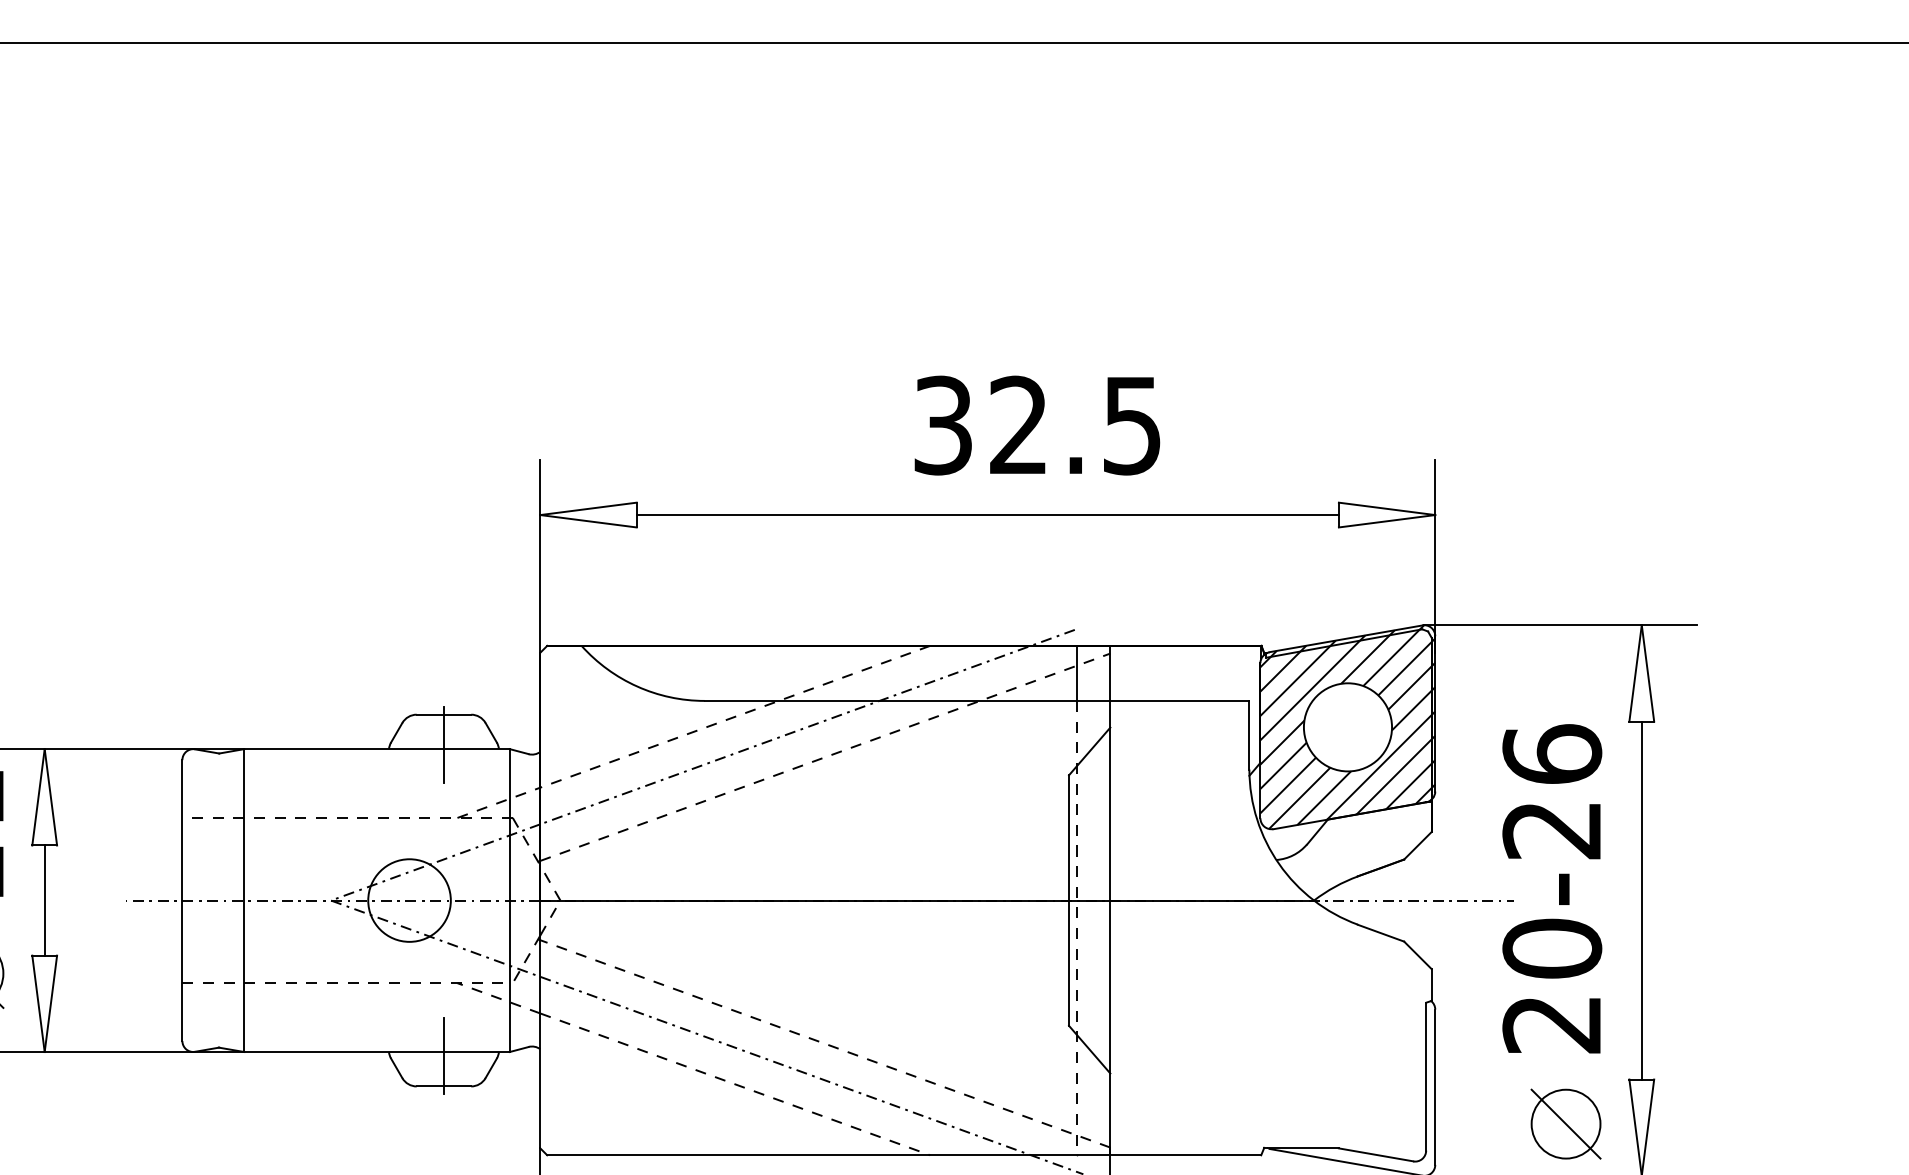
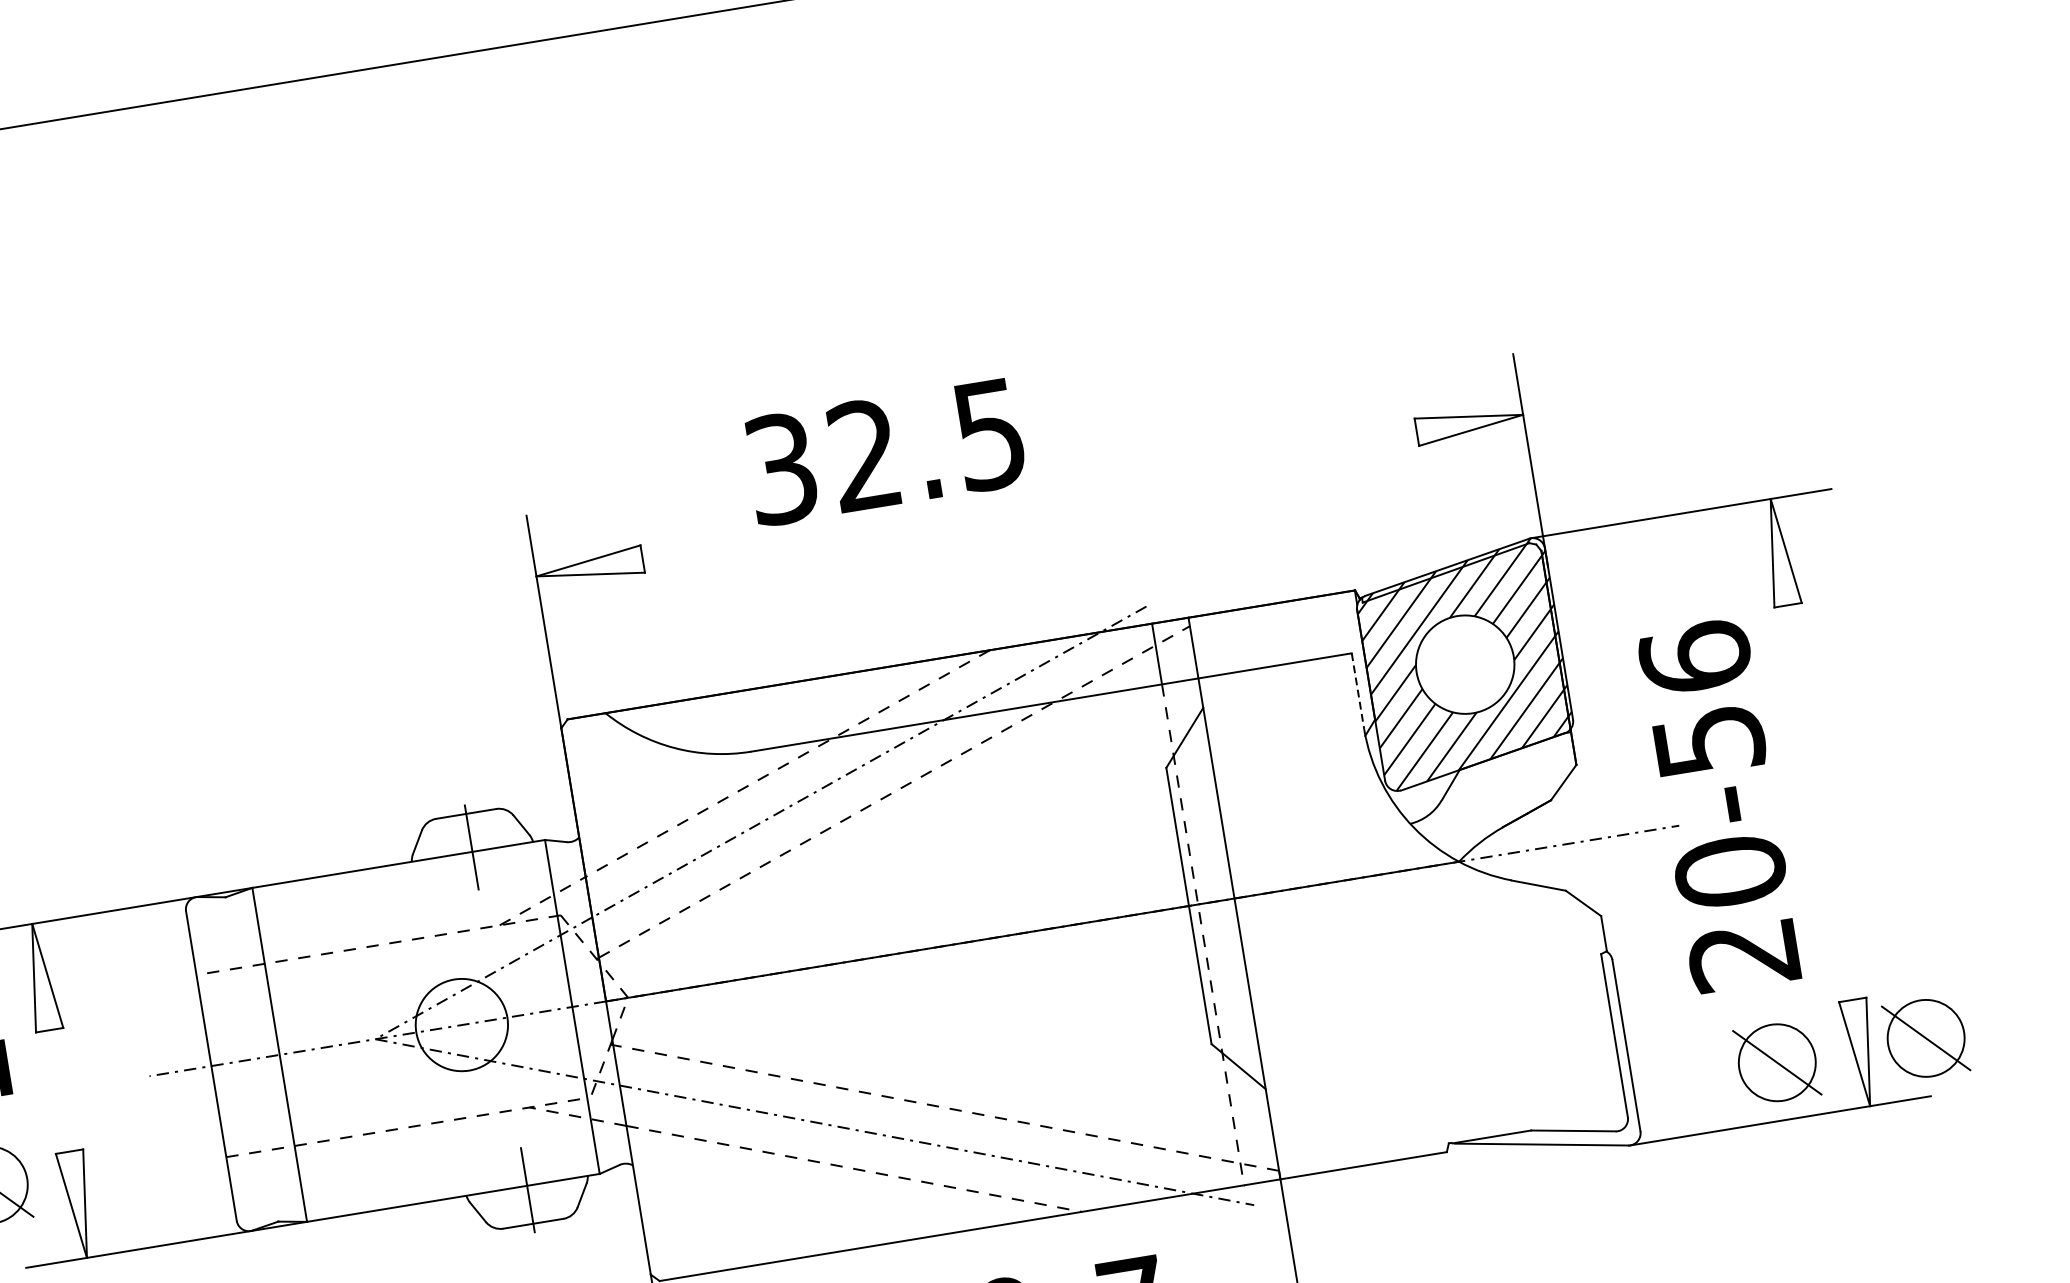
text: (1037, 425) -> (885, 451), moved
line: (987, 515) -> (1029, 496), removed
line: (1249, 735) -> (1358, 691), solid -> dashed
text: (1552, 830) -> (1709, 741), 20-26 -> 20-56
line: (44, 900) -> (59, 1090), removed
line: (1641, 900) -> (1820, 802), removed
part: (1700, 1123) -> (1925, 1037), added

